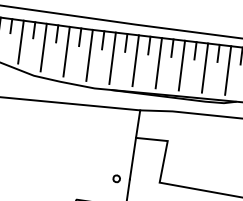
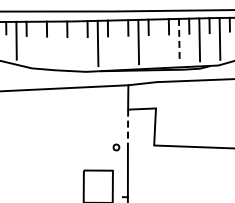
line: (43, 47) -> (36, 42), removed
line: (66, 51) -> (57, 43), removed
line: (89, 54) -> (77, 43), removed
line: (135, 60) -> (118, 42), removed
line: (181, 65) -> (158, 41), removed
line: (205, 67) -> (179, 40), solid -> dashed
line: (133, 159) -> (128, 128), solid -> dashed

